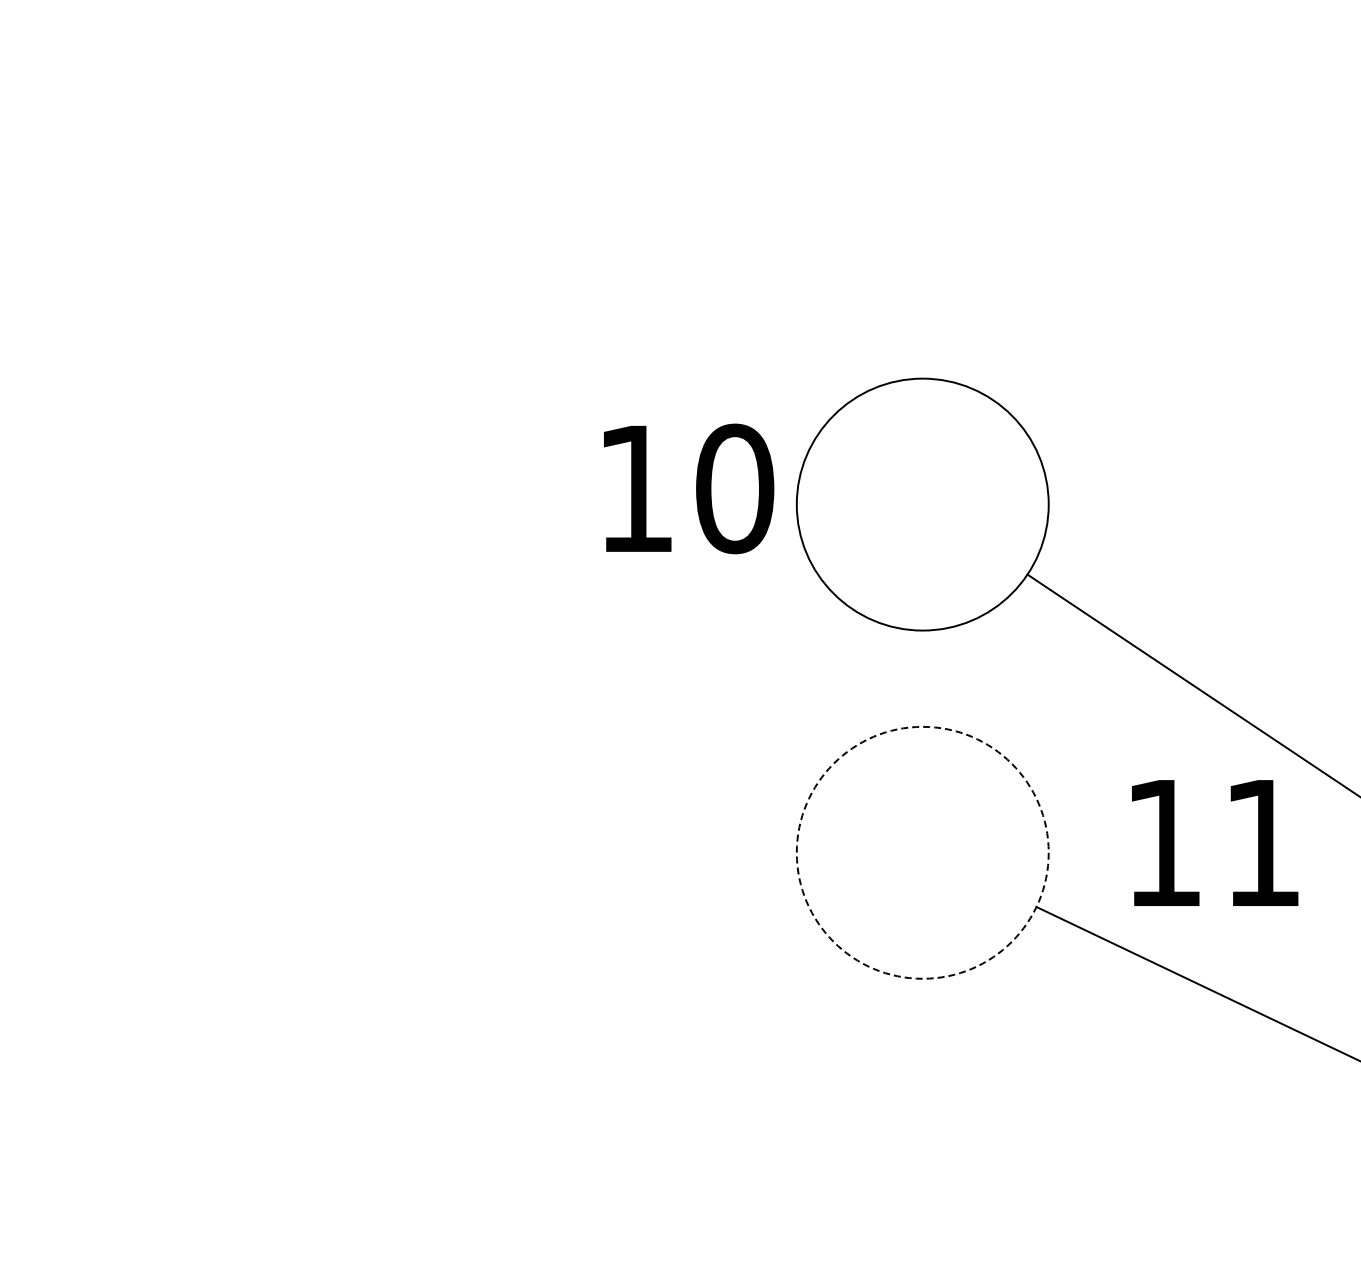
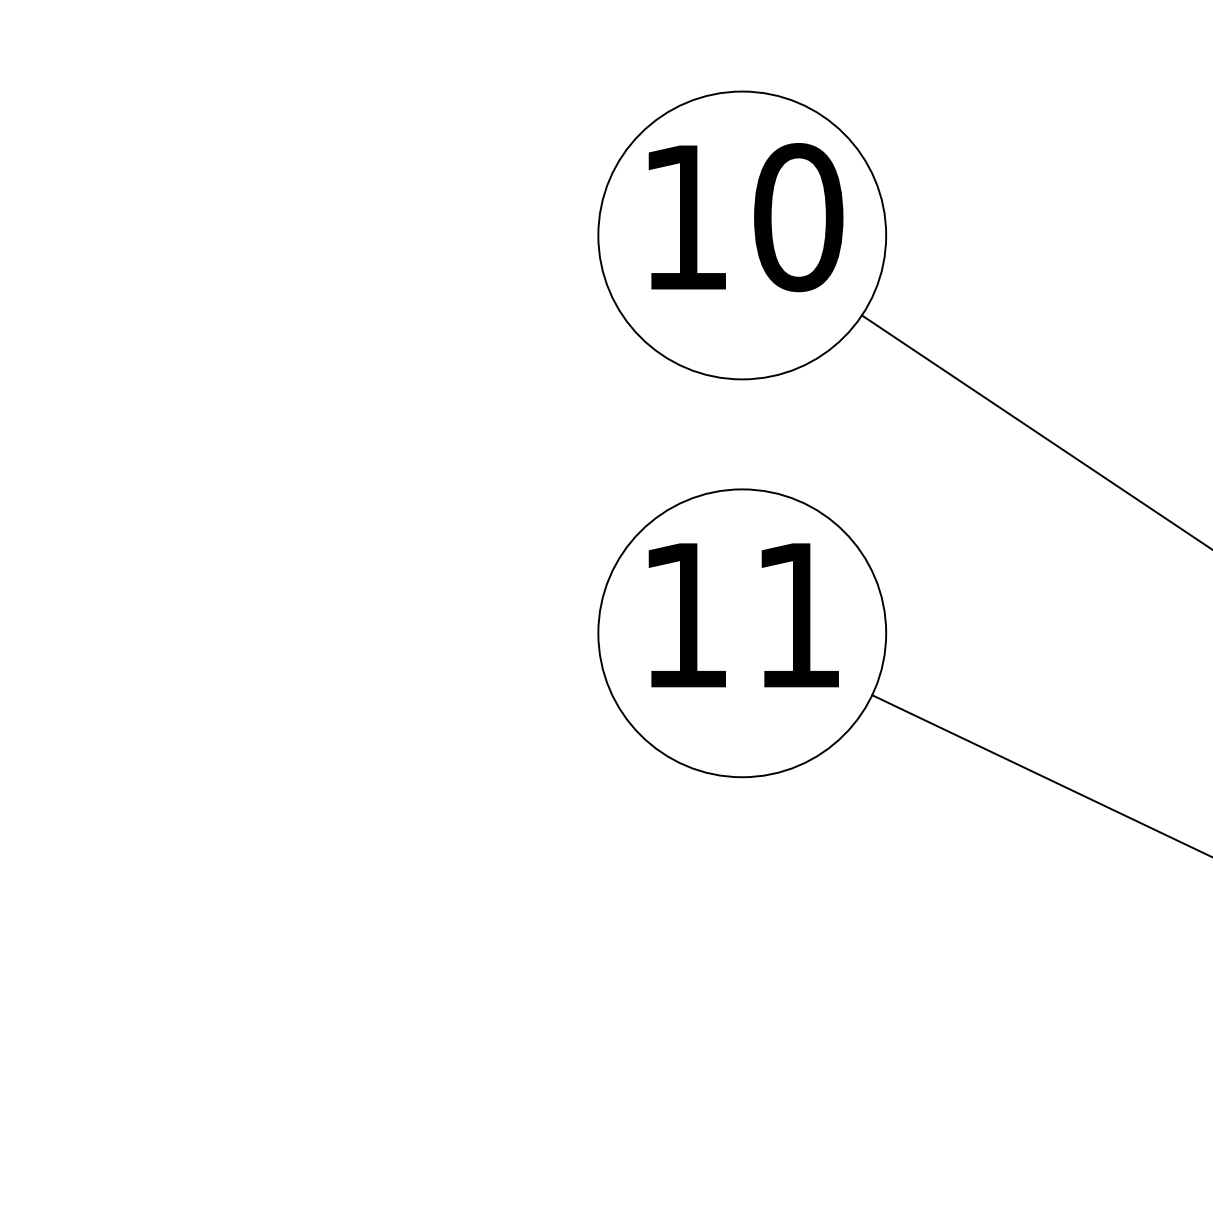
text: (689, 488) -> (746, 217), moved
text: (1215, 842) -> (744, 614), moved
circle: (922, 852) -> (741, 632), dashed -> solid

